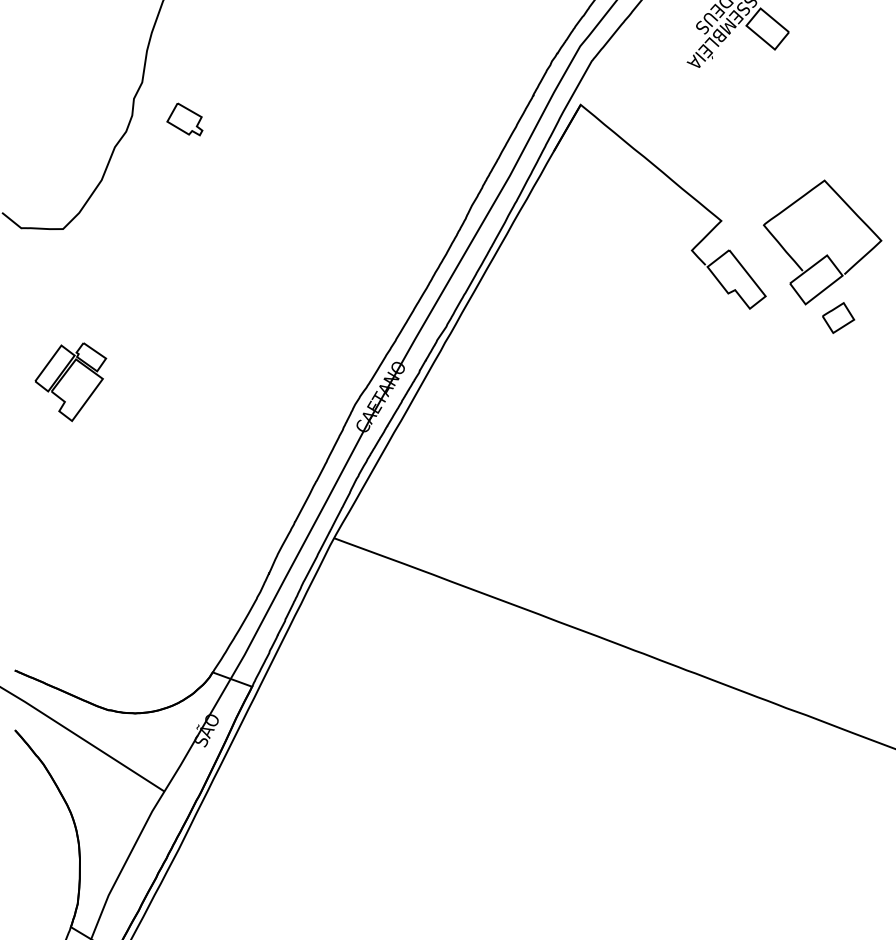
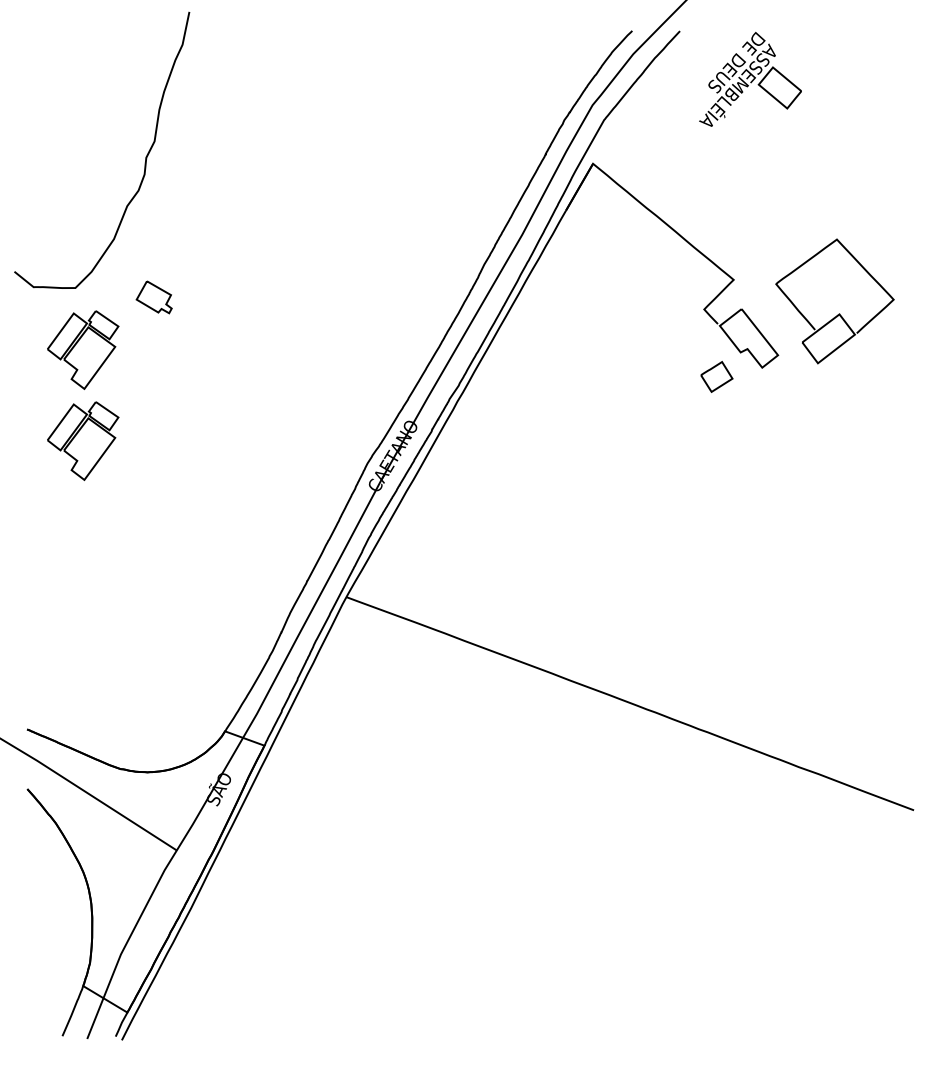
part: (184, 119) -> (153, 297), moved
part: (71, 290) -> (83, 349), added
part: (838, 317) -> (716, 376), moved

